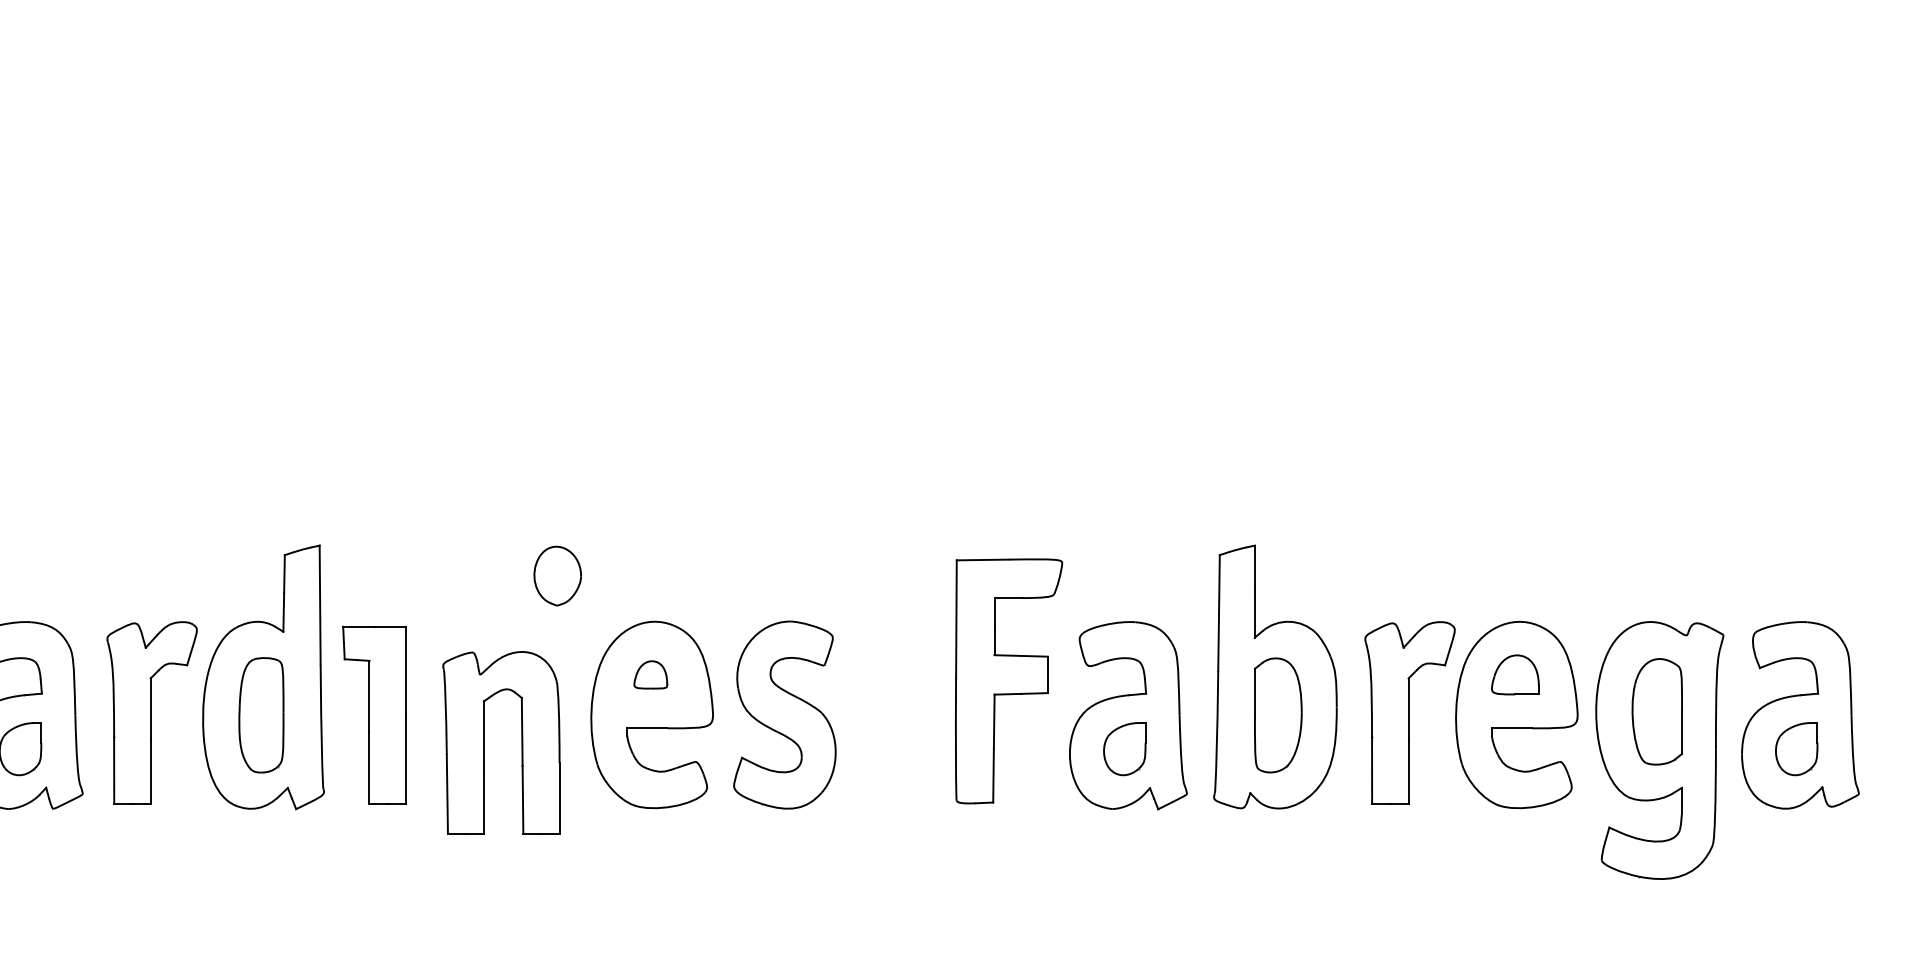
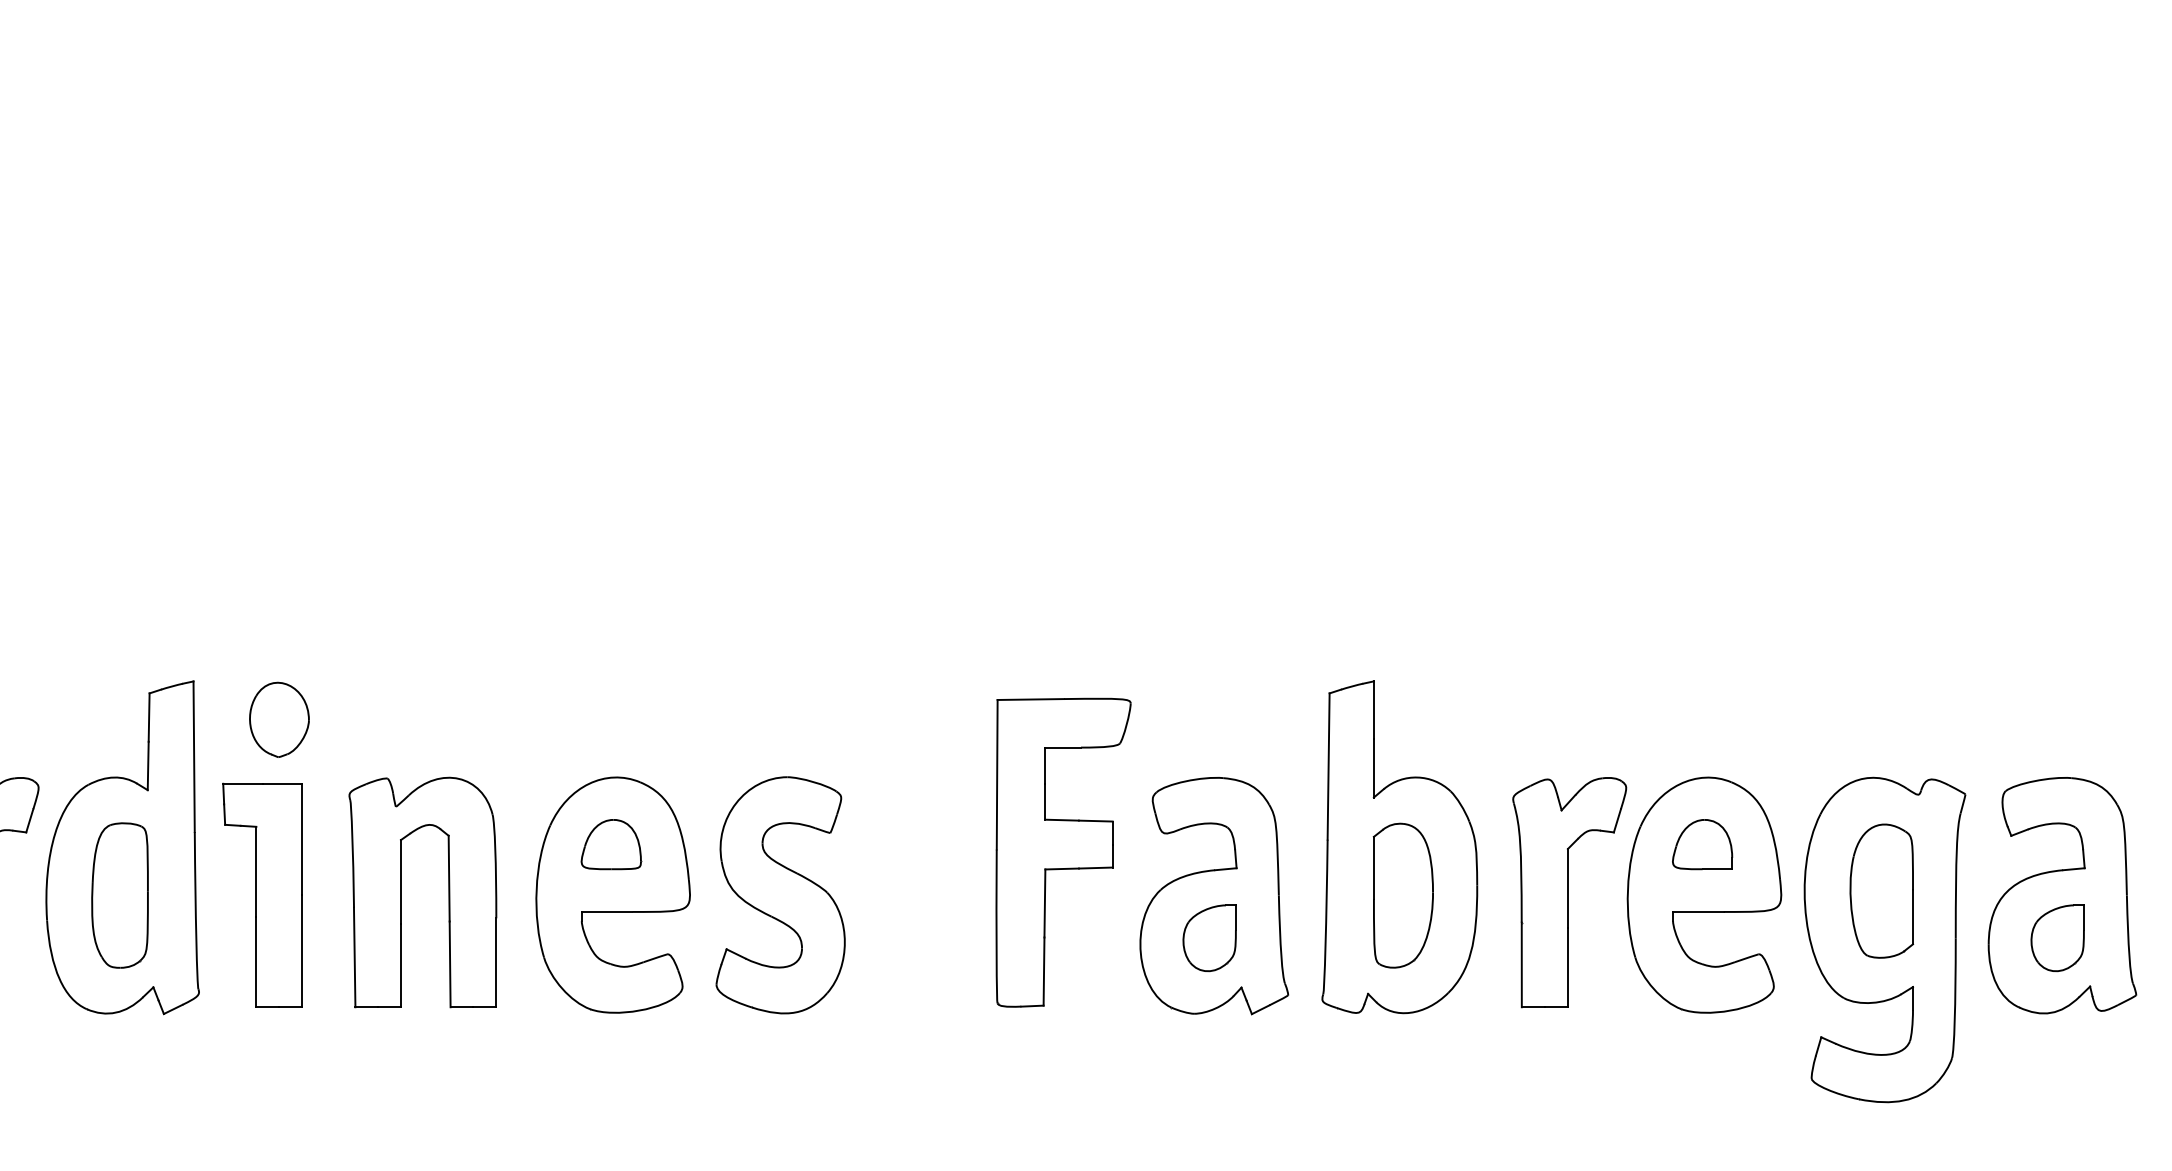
part: (557, 575) -> (279, 719), moved
part: (650, 674) -> (611, 844), size x1.43
part: (484, 742) -> (401, 892), moved

